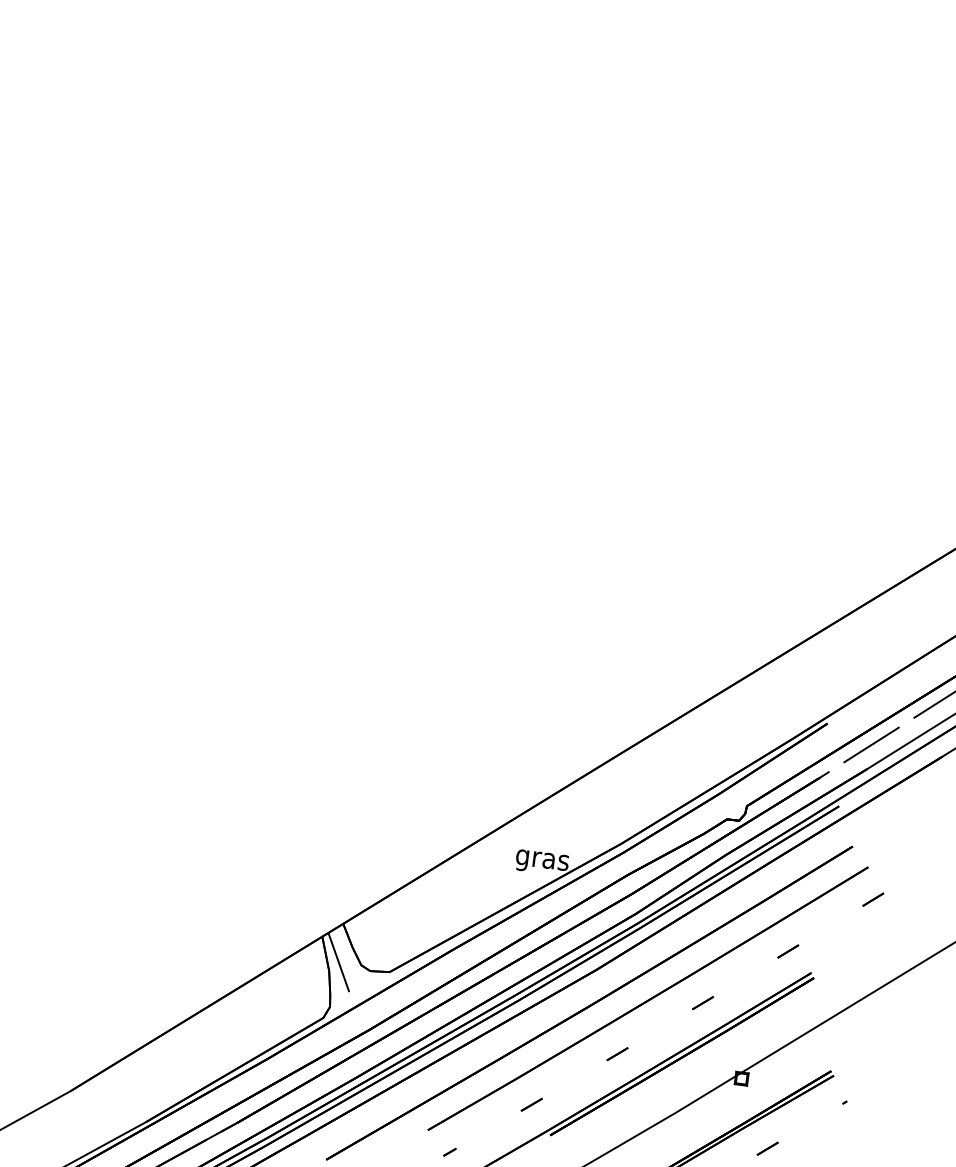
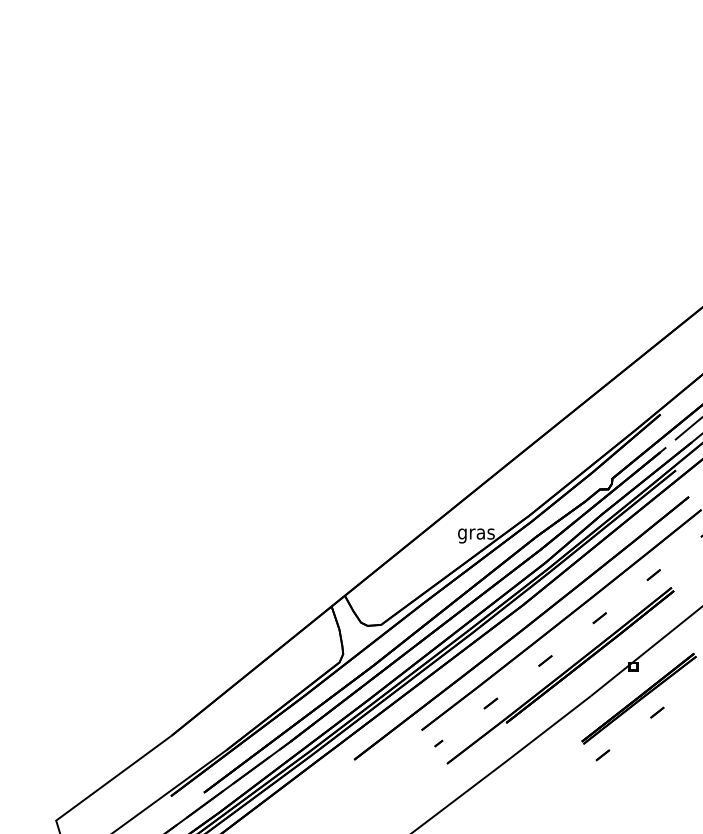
line: (339, 962) -> (345, 622), removed

